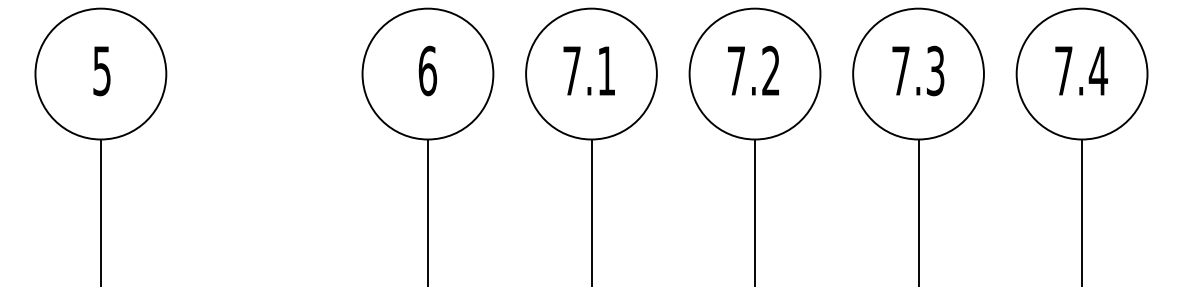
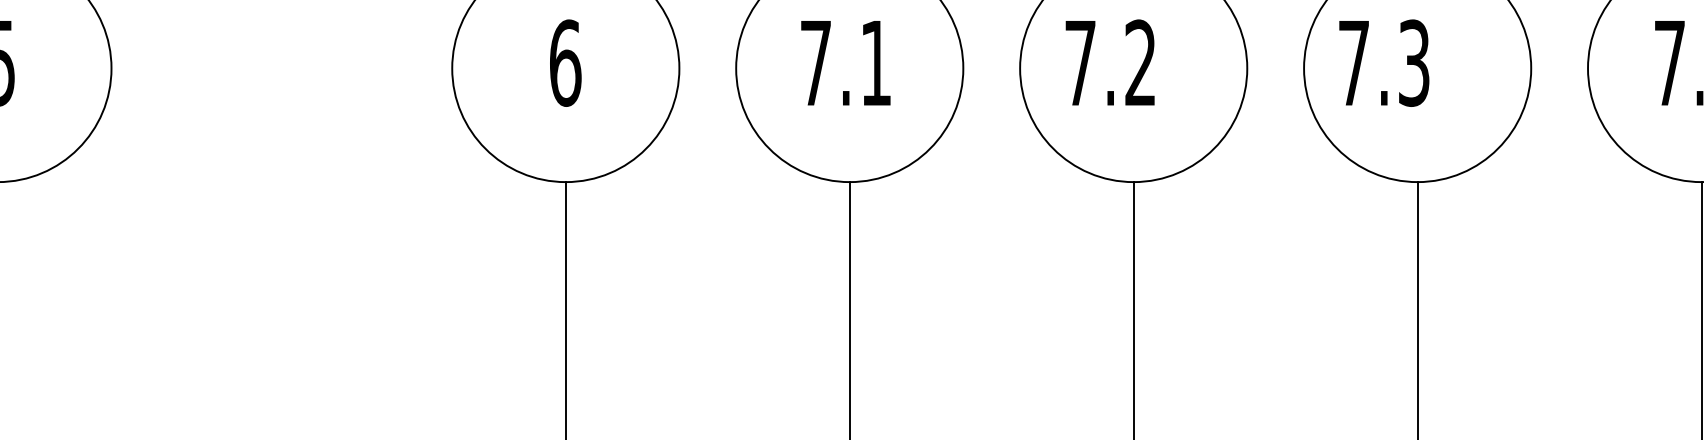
text: (753, 70) -> (1110, 62), moved
text: (918, 70) -> (1384, 62), moved

